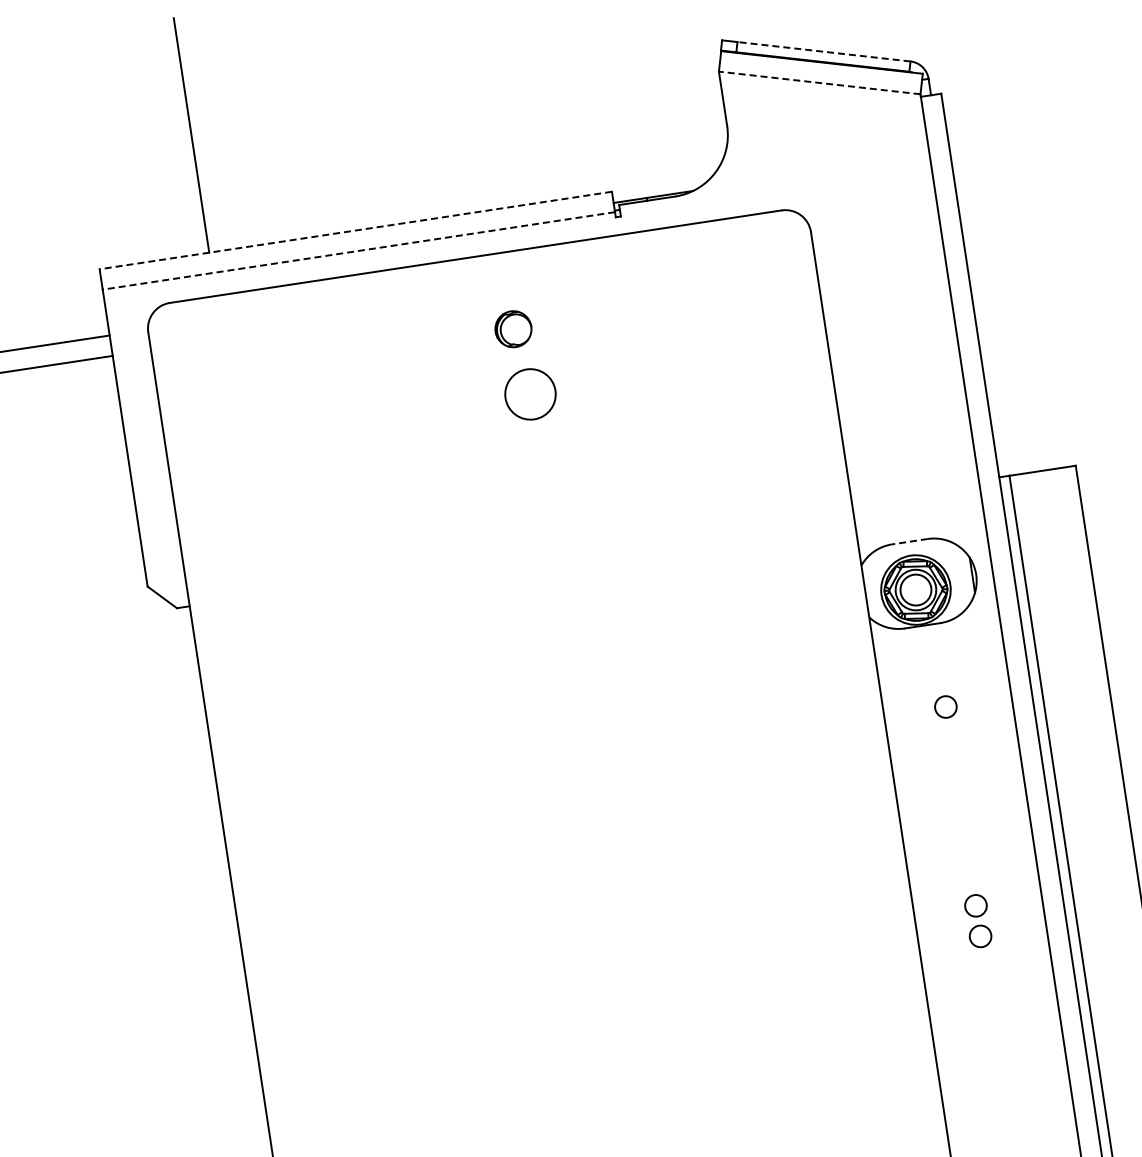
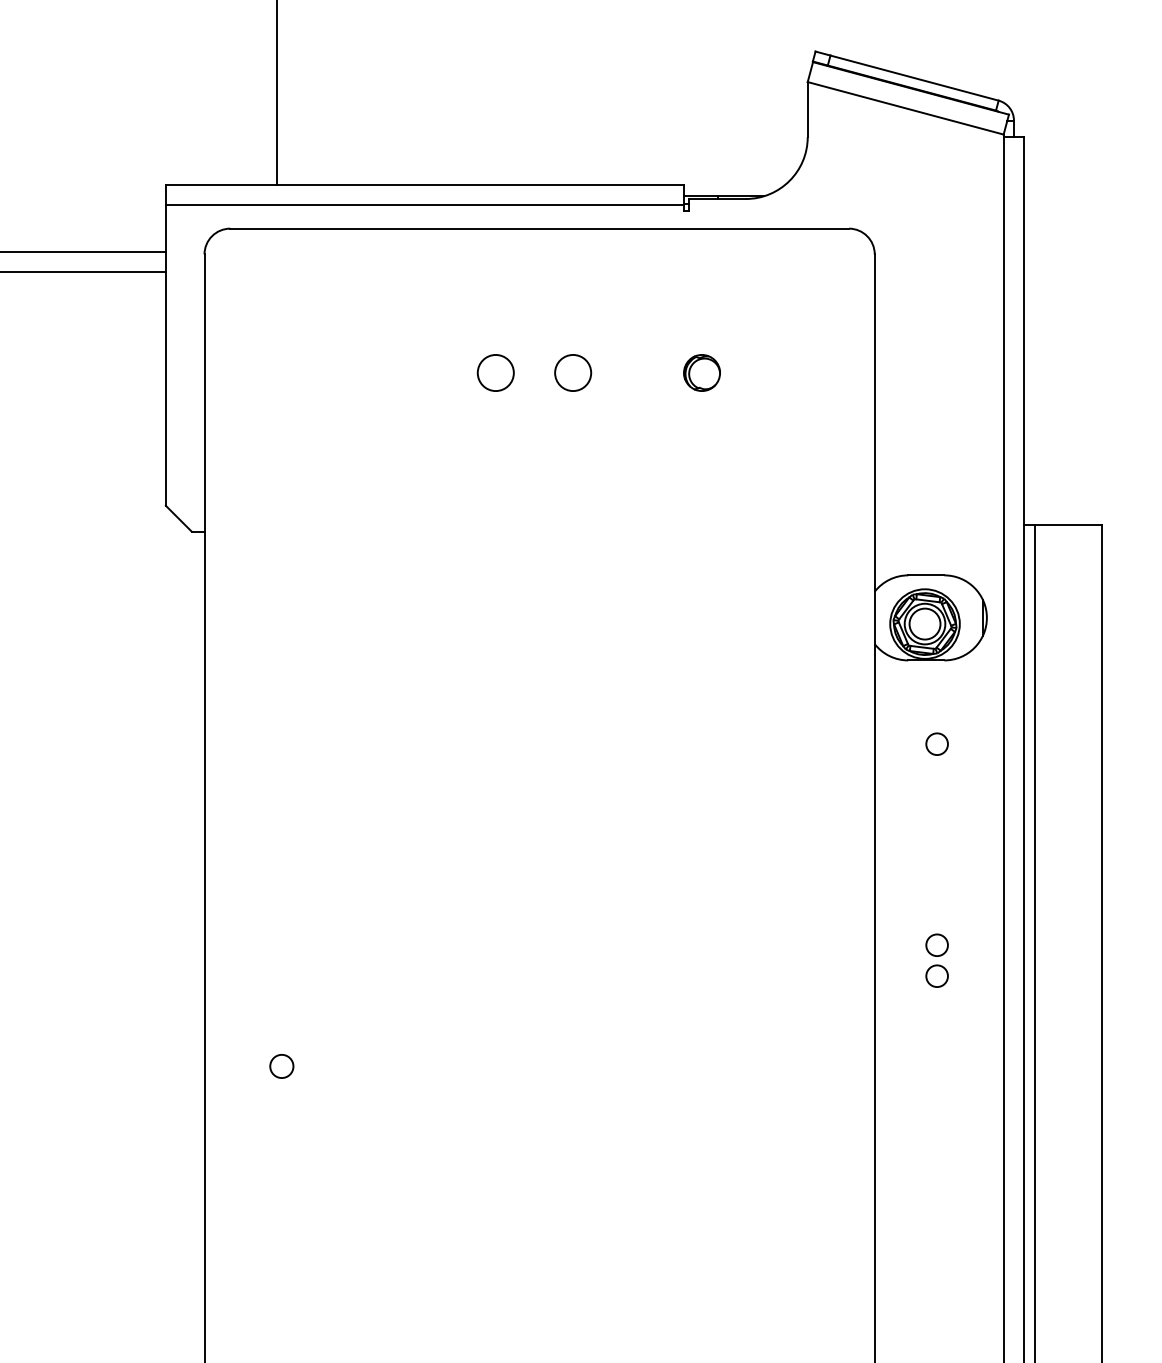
line: (823, 51) -> (914, 77), dashed -> solid
line: (819, 83) -> (905, 108), dashed -> solid
line: (355, 230) -> (424, 184), dashed -> solid
line: (358, 251) -> (424, 205), dashed -> solid
part: (512, 328) -> (701, 372), moved
circle: (530, 393) -> (573, 372), size x0.71
circle: (453, 405) -> (495, 372), added
line: (909, 541) -> (925, 575), dashed -> solid
circle: (345, 1123) -> (281, 1066), added

